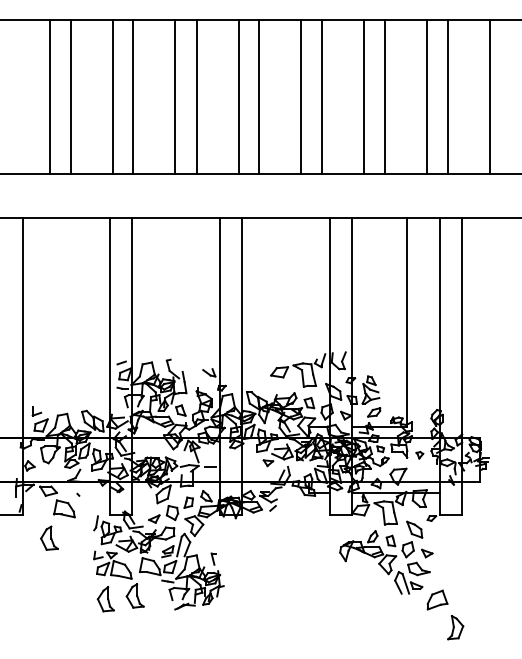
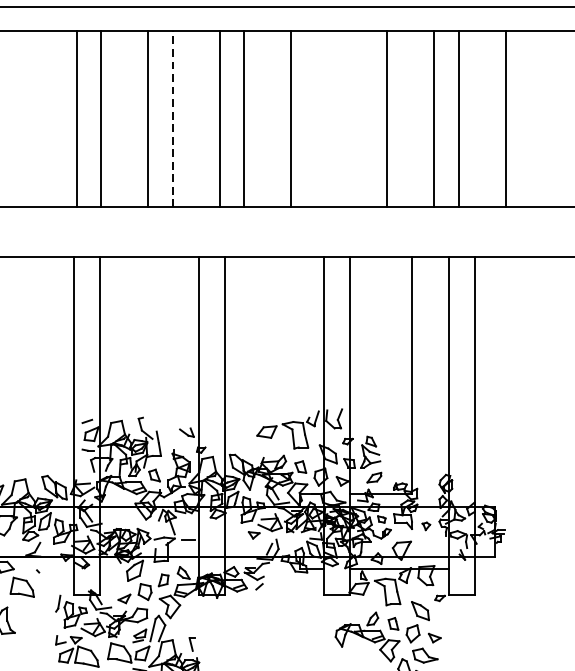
line: (49, 96) -> (5, 118), removed
line: (70, 96) -> (29, 118), removed
line: (196, 96) -> (172, 118), solid -> dashed
line: (322, 96) -> (315, 118), removed
line: (364, 96) -> (363, 118), removed

